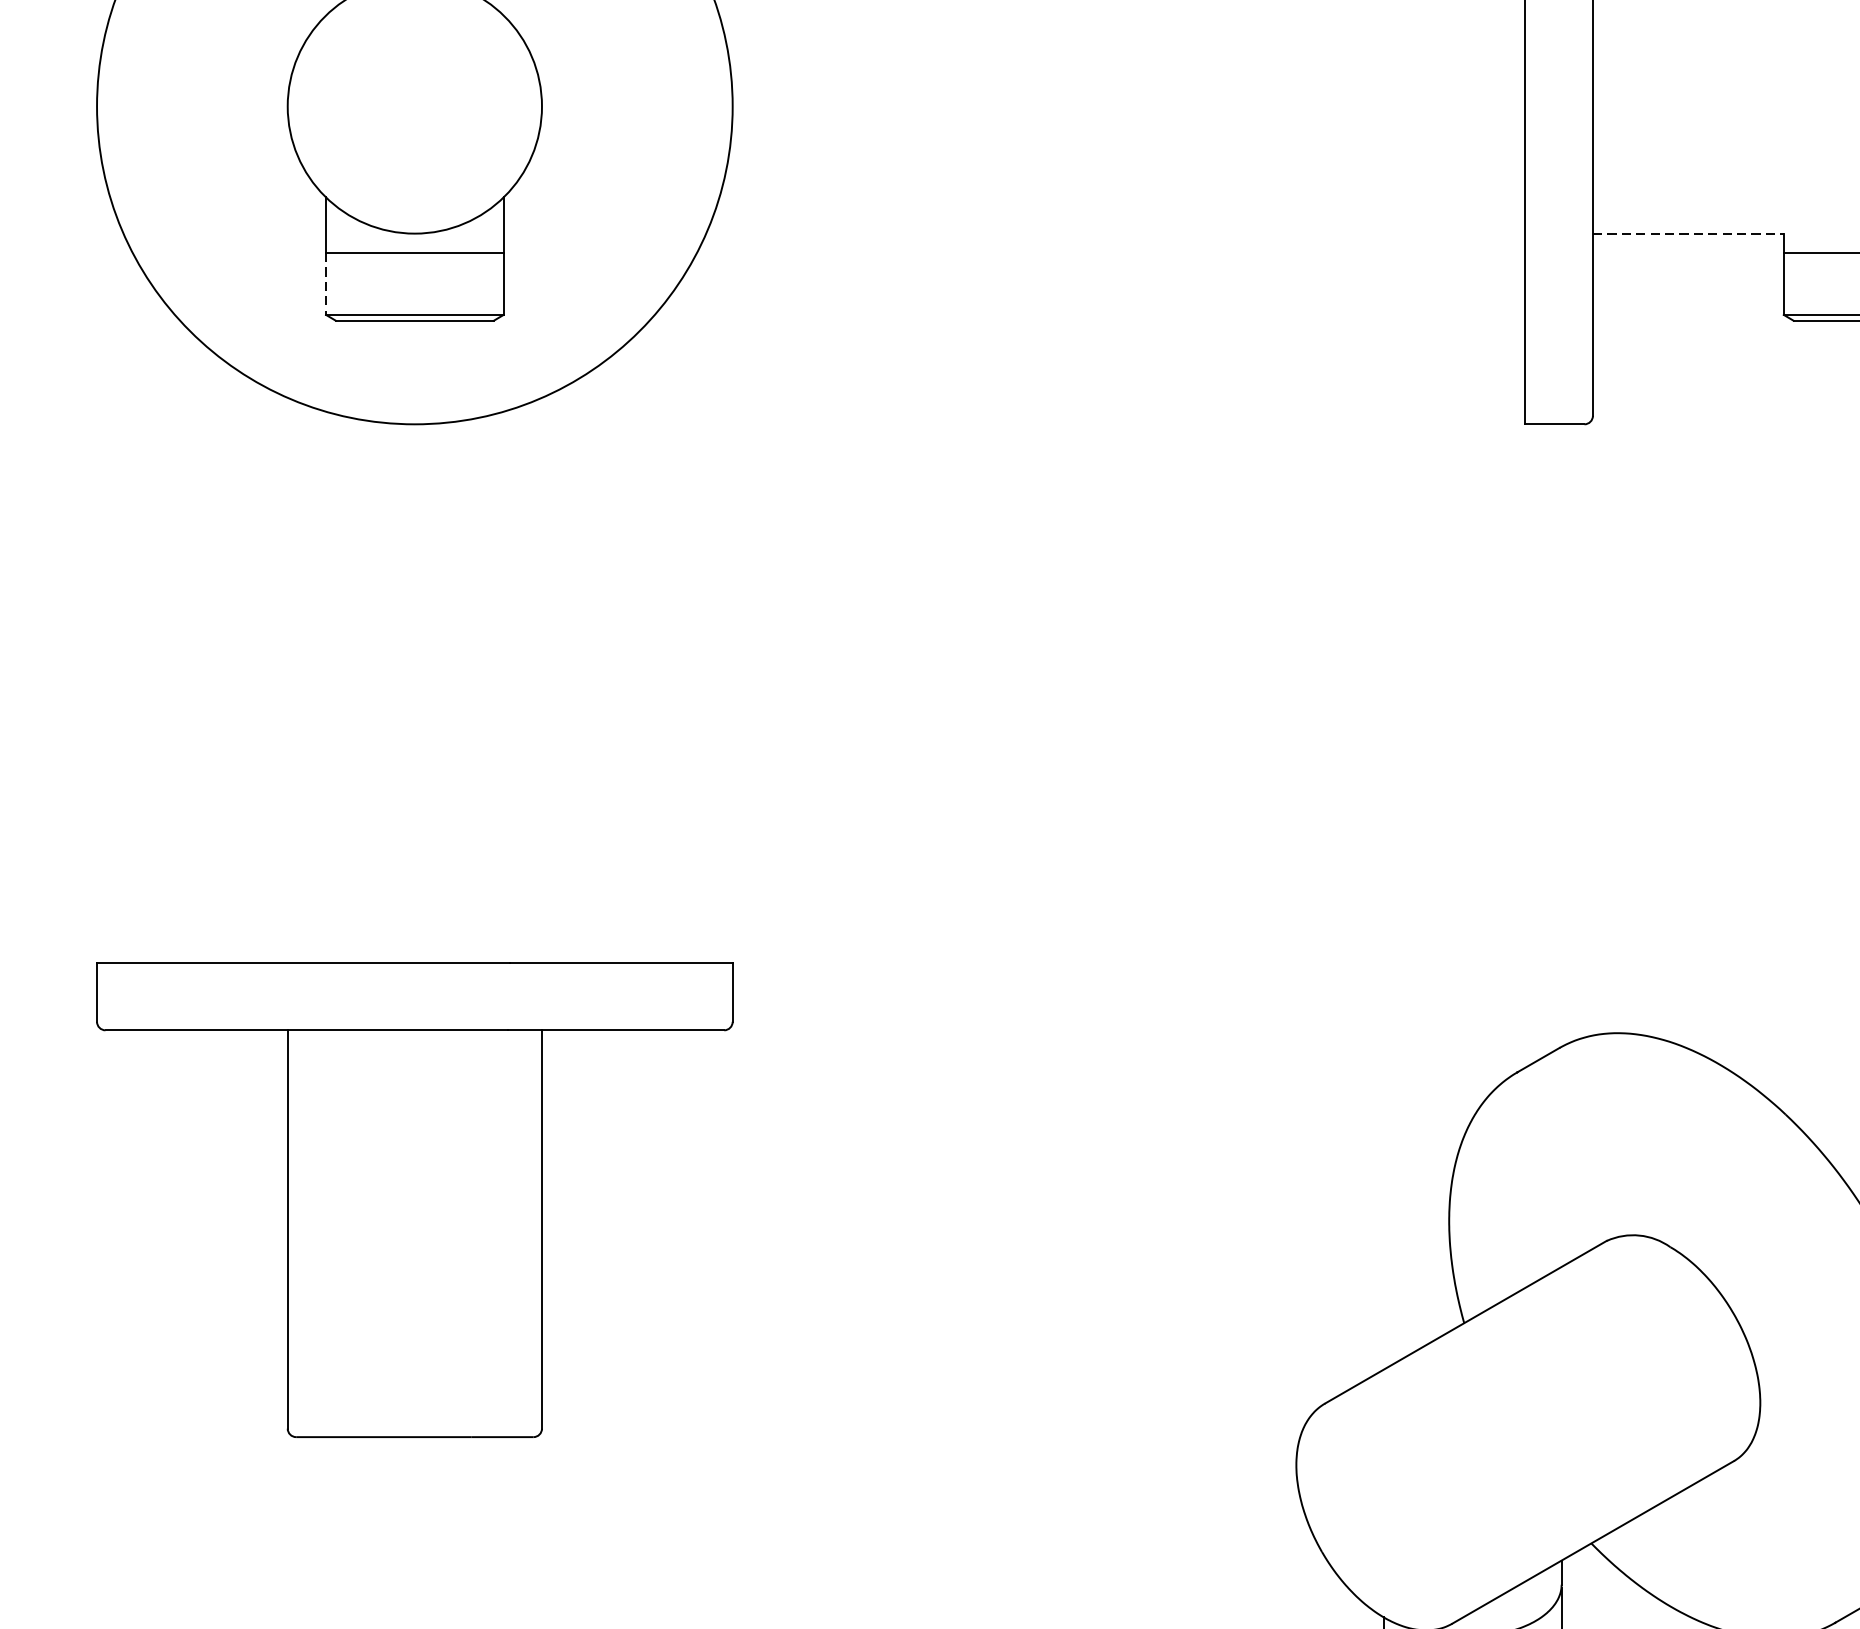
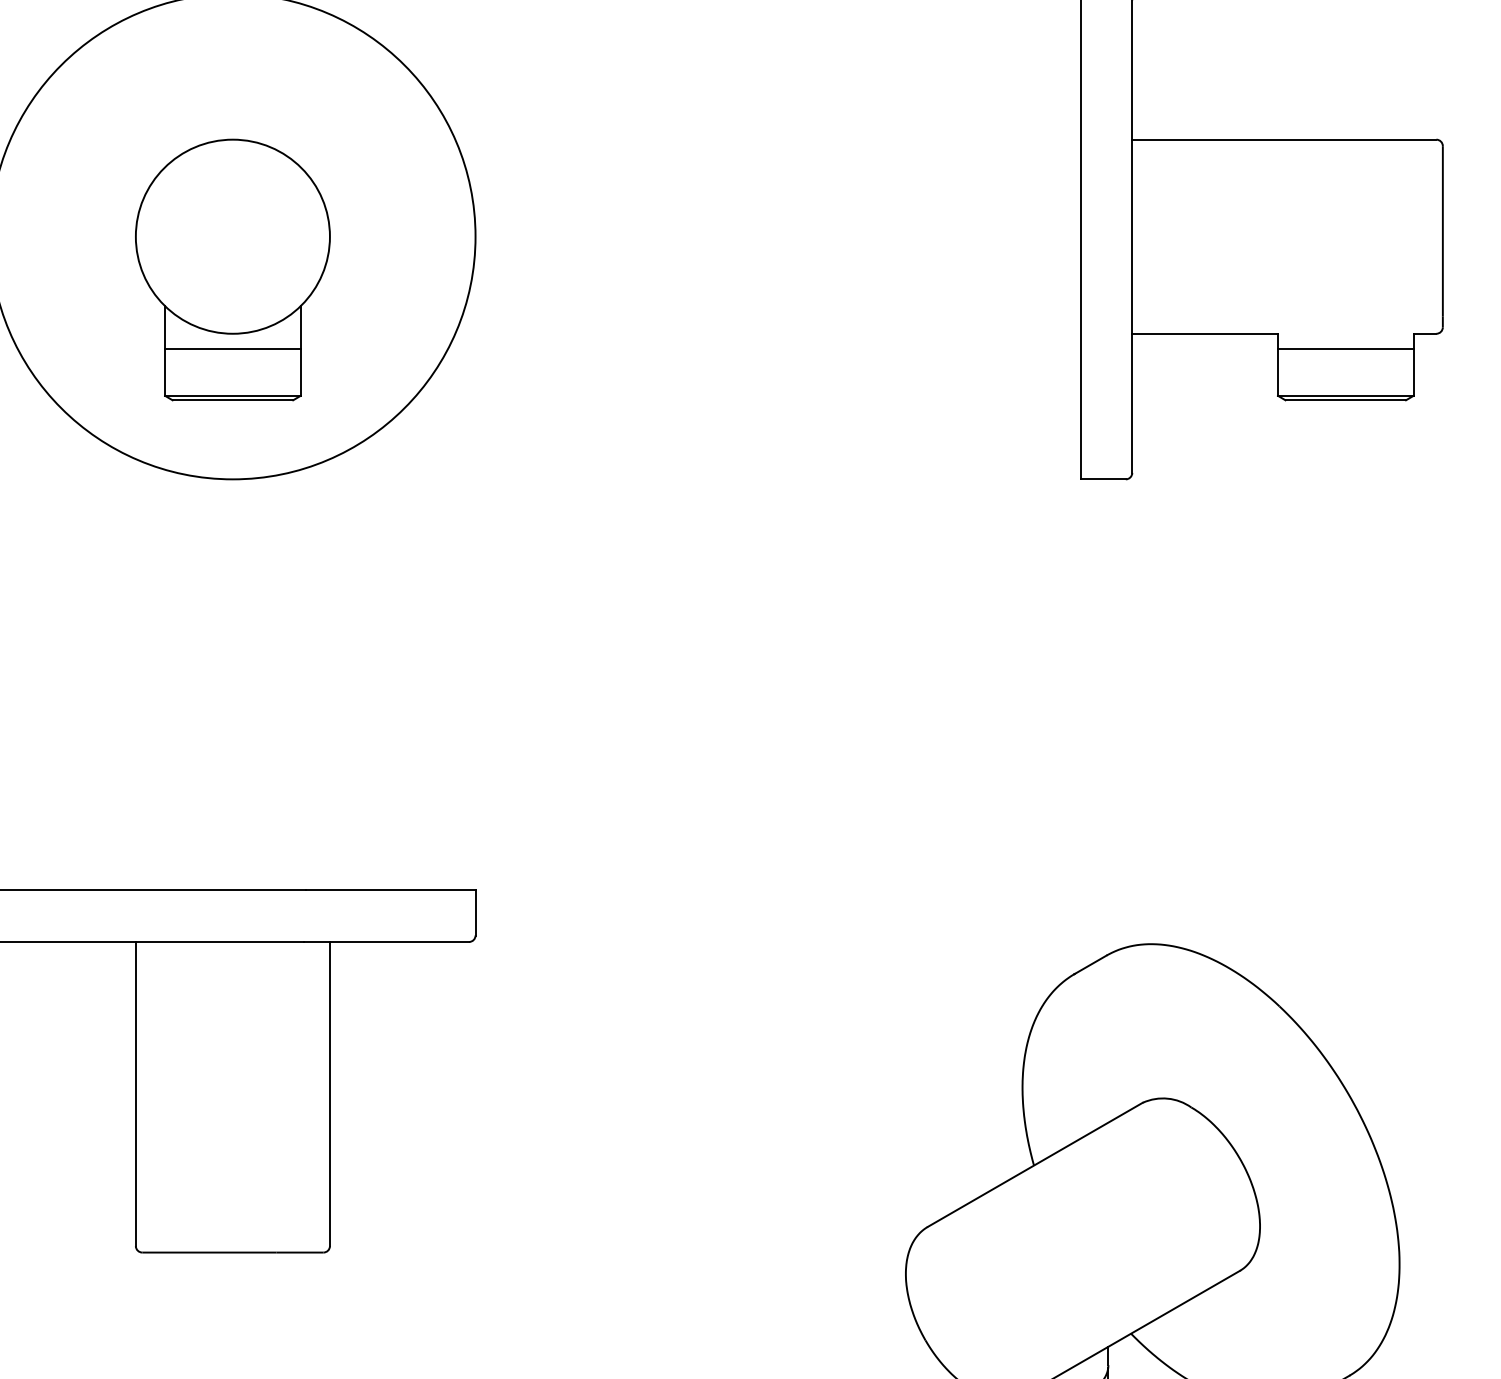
line: (1688, 233) -> (1205, 333), dashed -> solid
line: (326, 284) -> (165, 372), dashed -> solid

